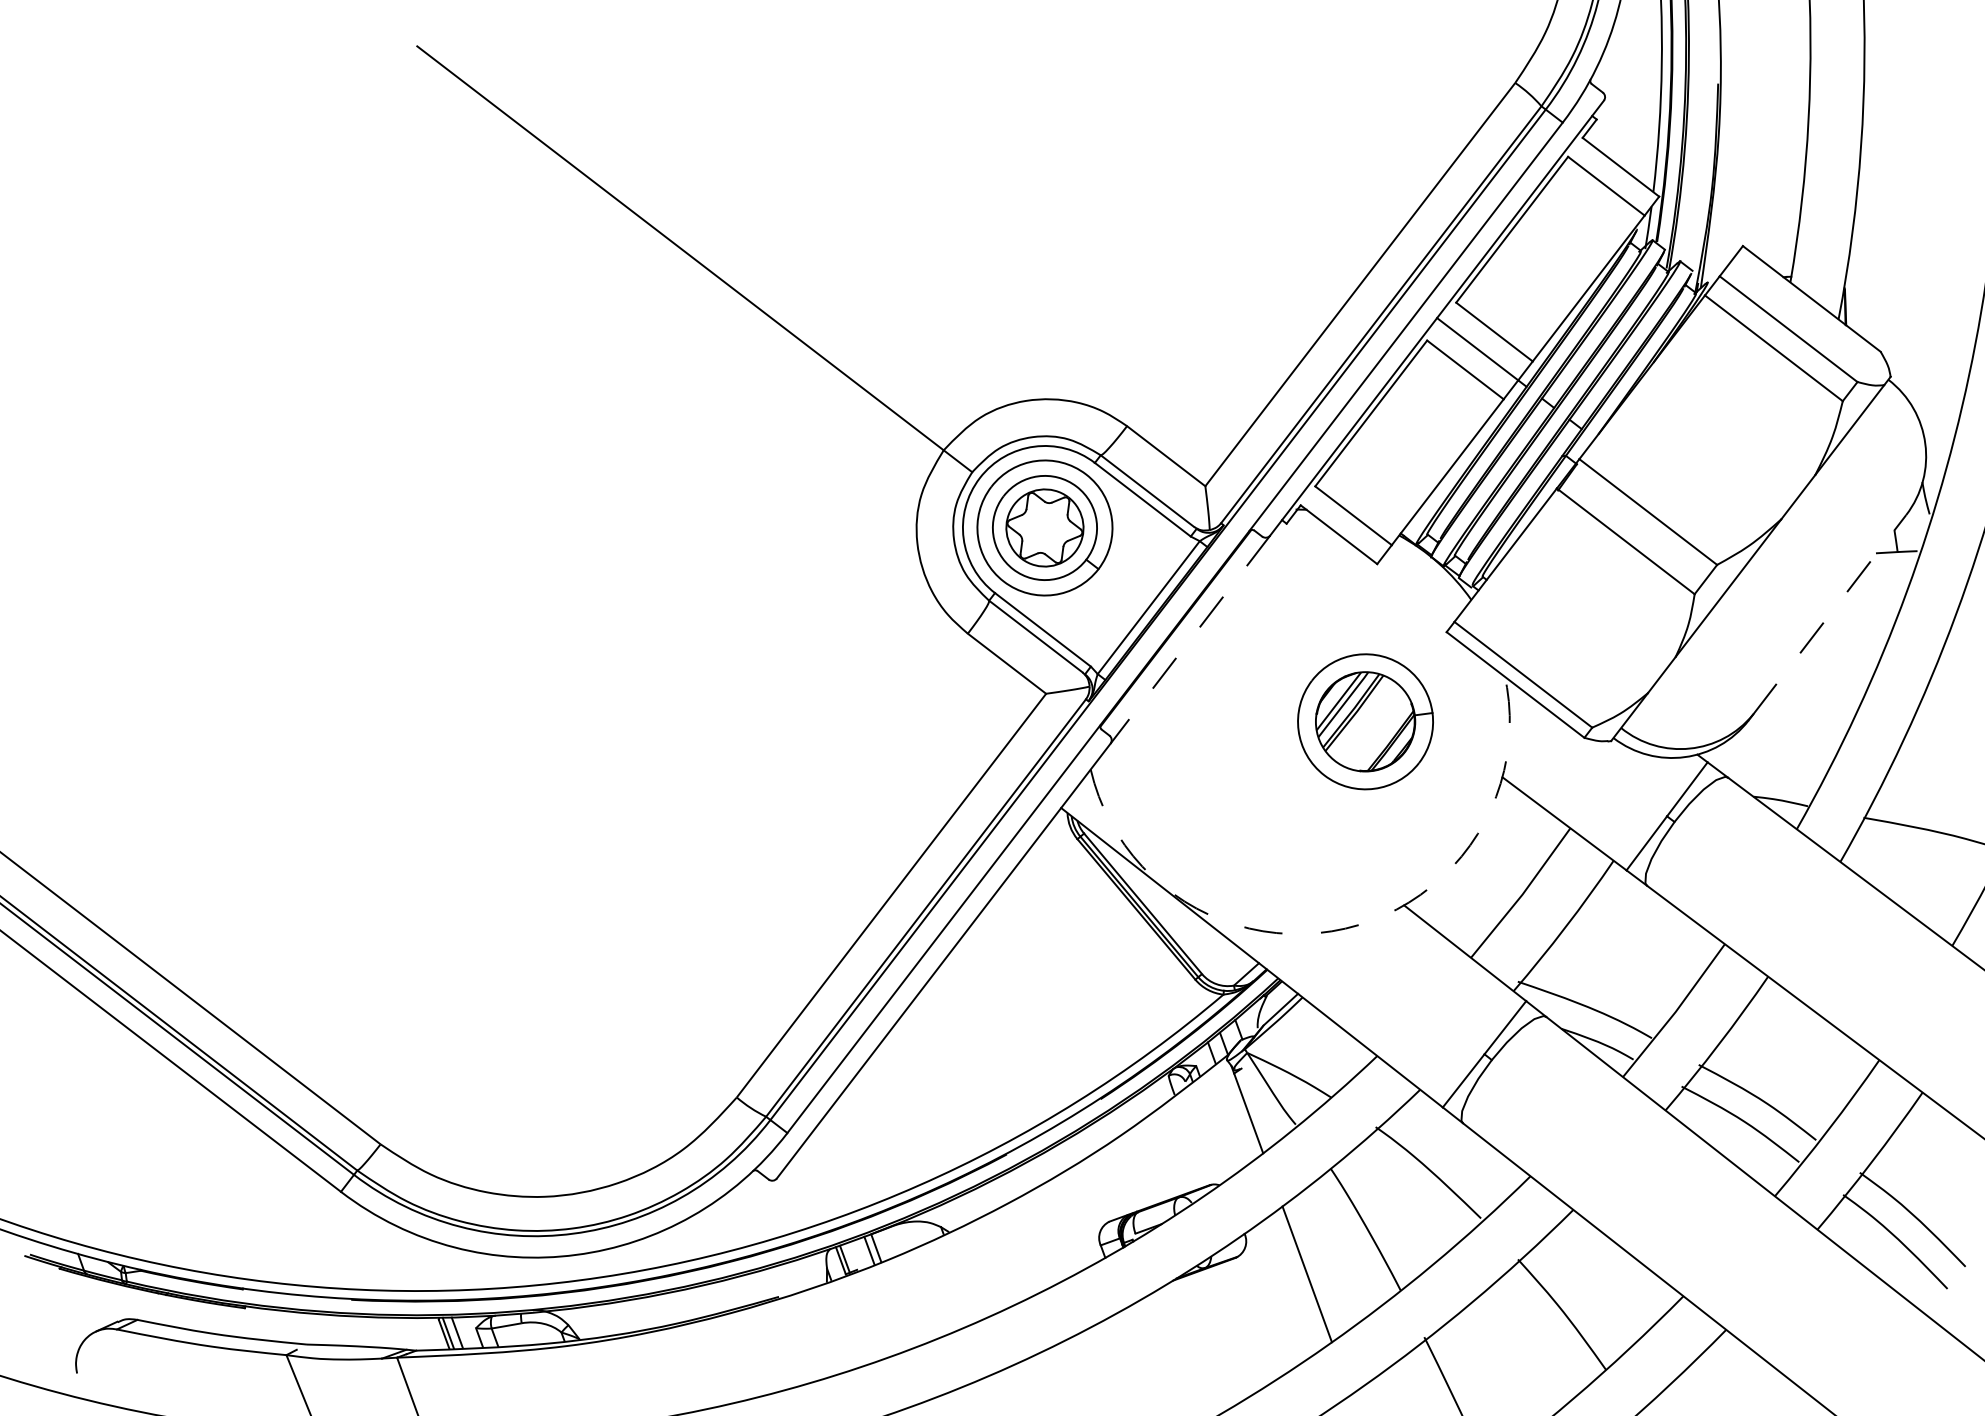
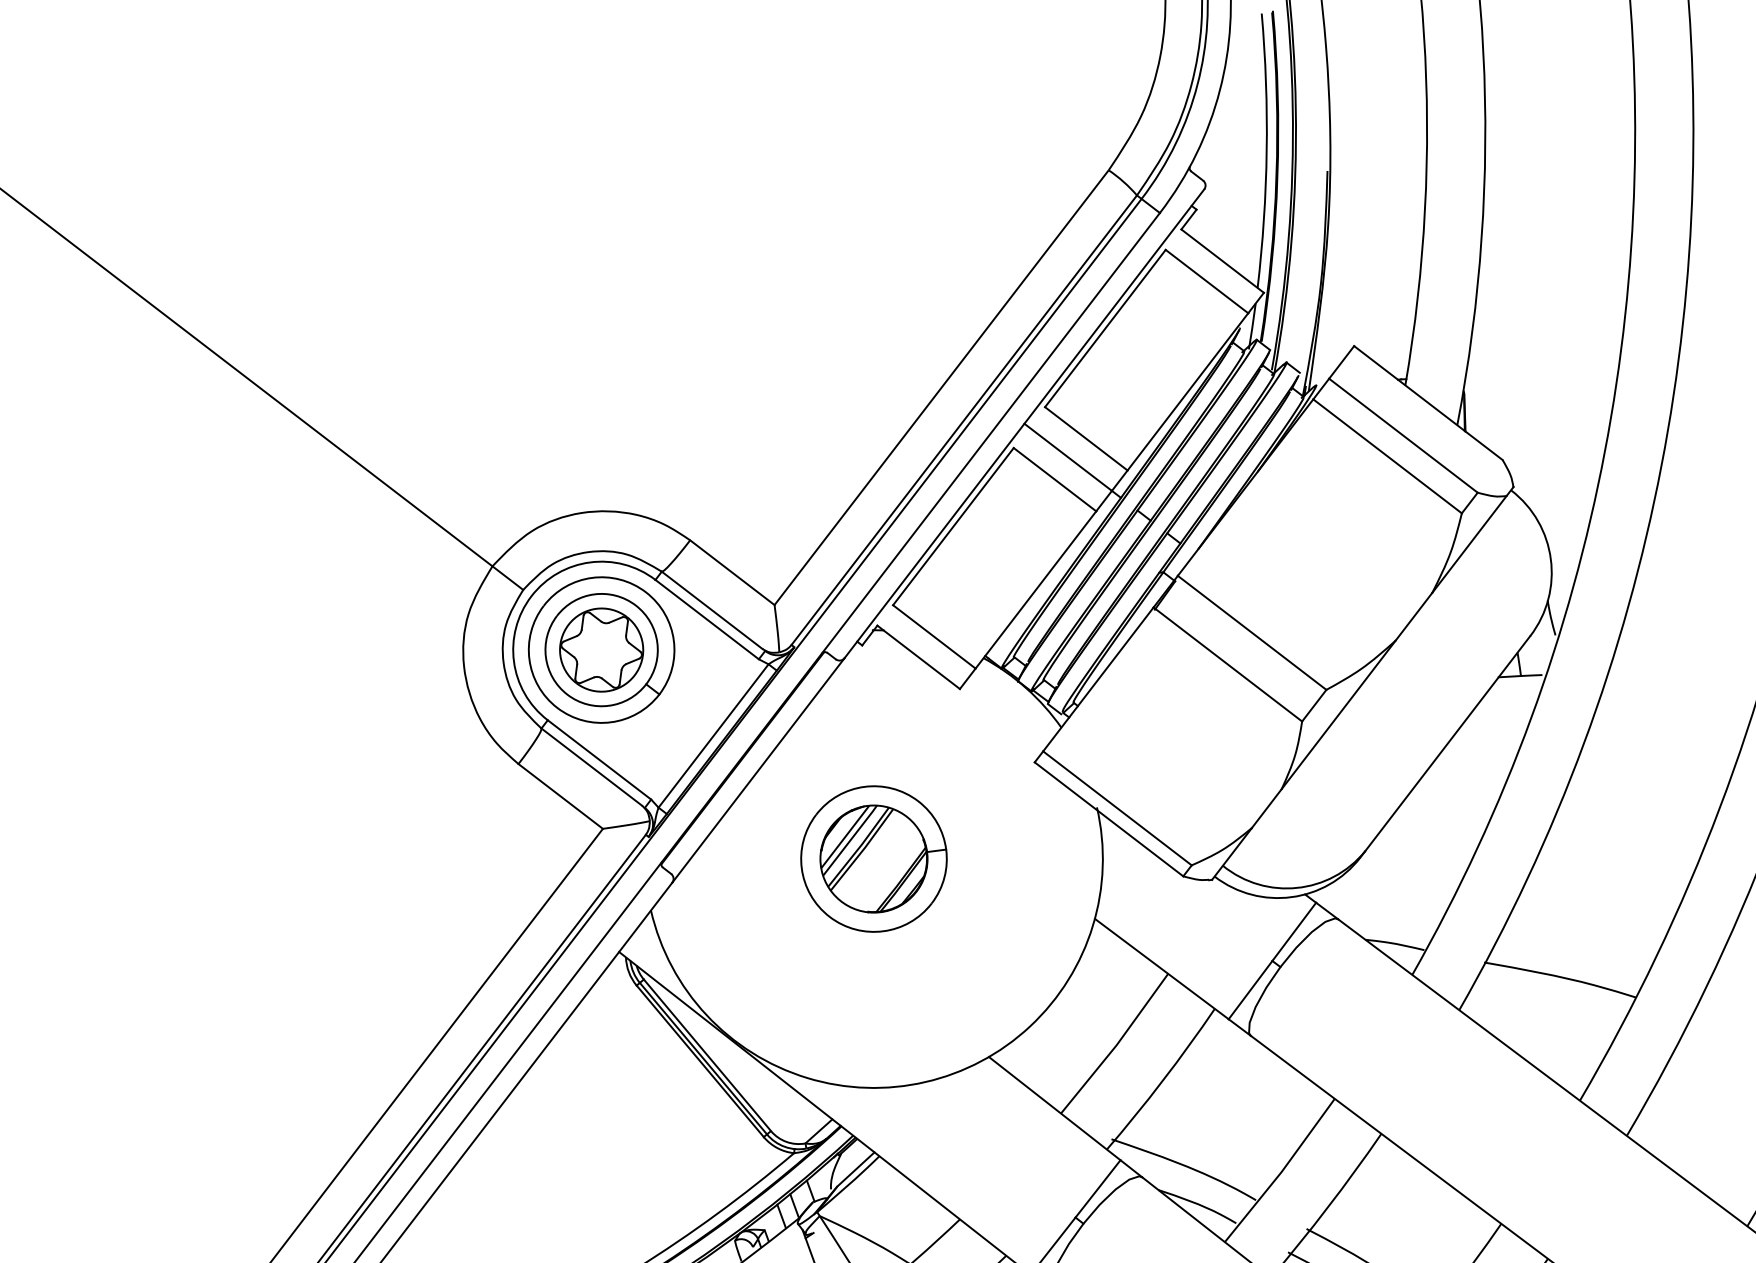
line: (1829, 614) -> (1447, 743), dashed -> solid
line: (1190, 640) -> (758, 771), dashed -> solid
part: (1365, 721) -> (873, 858), moved
arc: (1345, 928) -> (925, 1081), dashed -> solid

